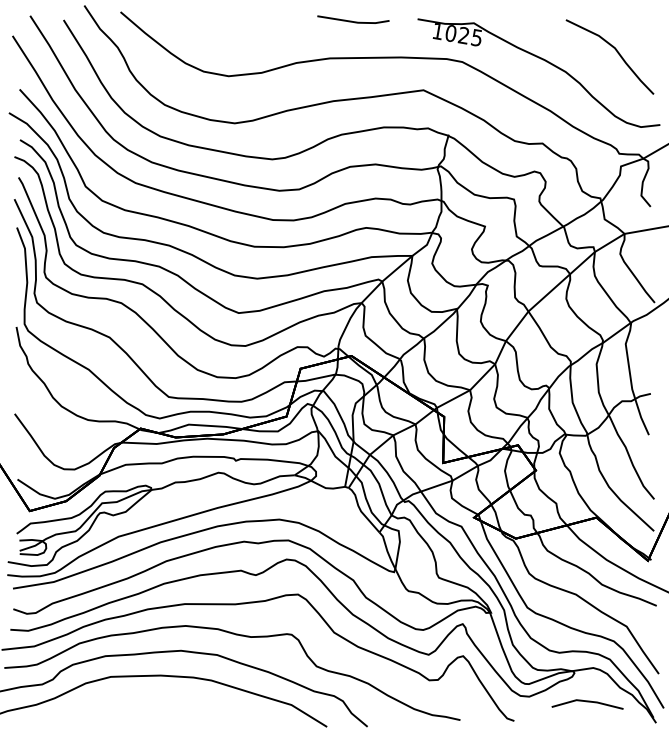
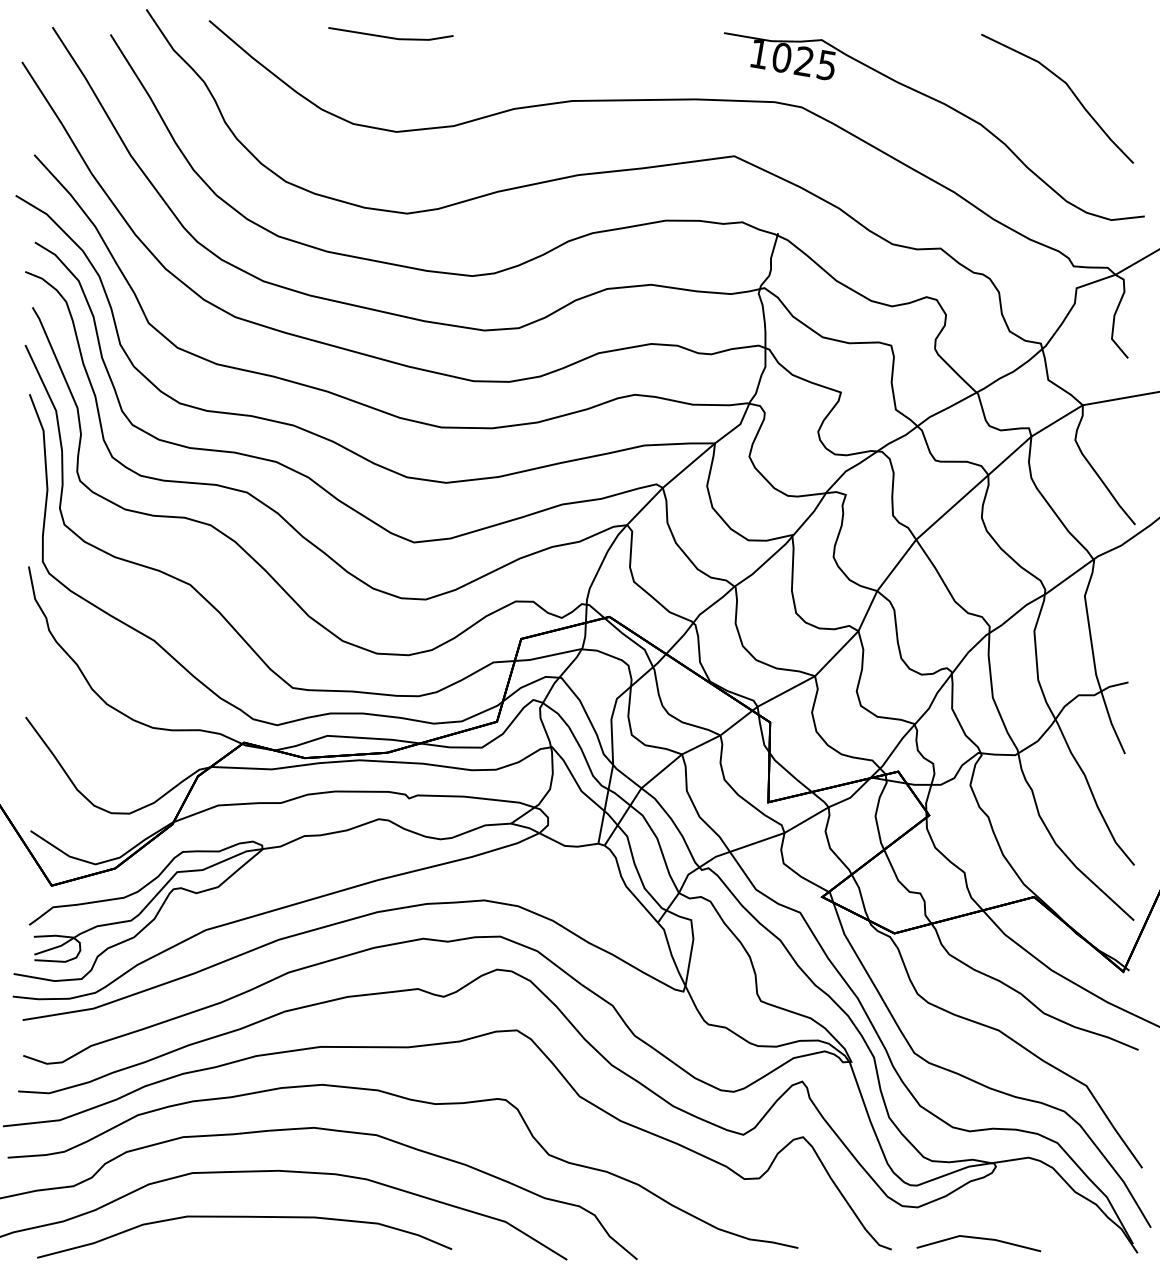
line: (353, 21) -> (391, 37), moved
curve: (140, 702) -> (243, 1217), added
line: (587, 702) -> (978, 1240), moved

